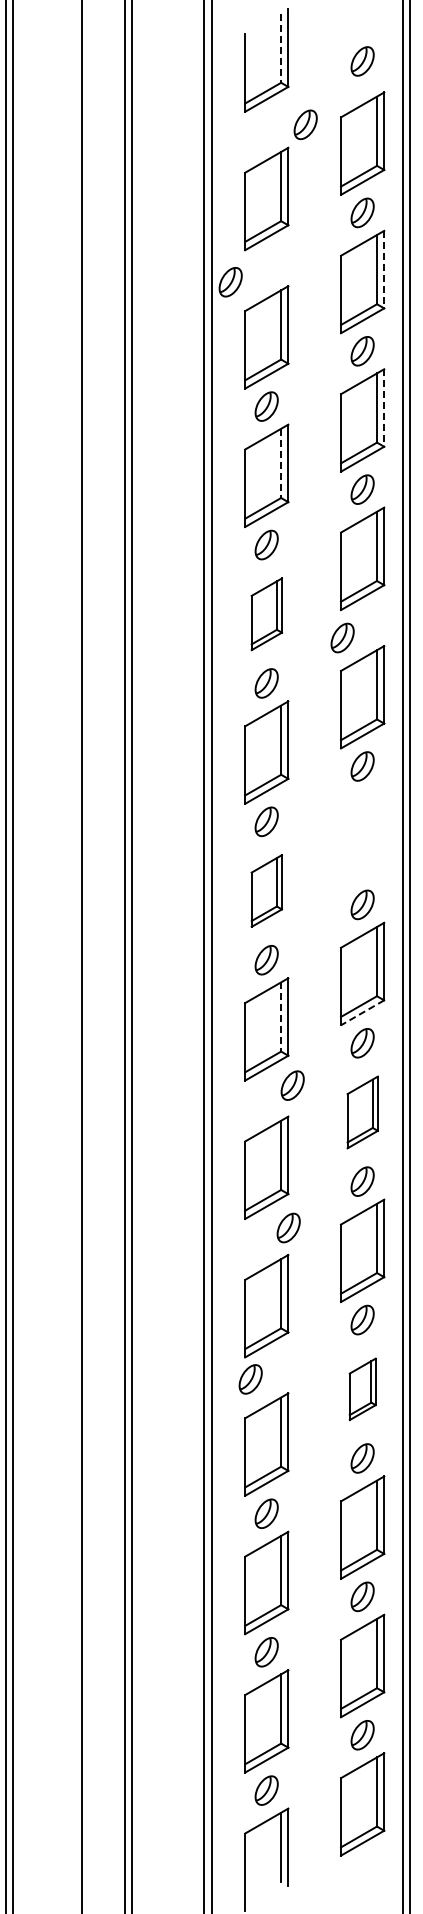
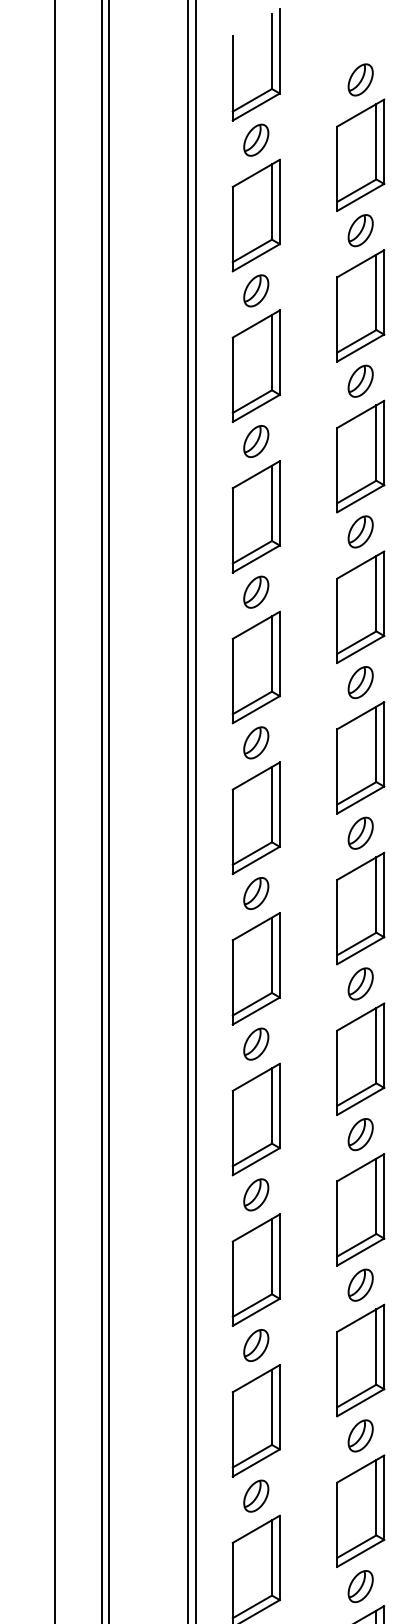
line: (281, 48) -> (272, 51), dashed -> solid
part: (362, 61) -> (360, 79), moved
part: (305, 124) -> (256, 139), moved
line: (384, 269) -> (384, 292), dashed -> solid
part: (230, 282) -> (256, 291), moved
line: (384, 408) -> (384, 443), dashed -> solid
line: (281, 463) -> (272, 503), dashed -> solid
part: (266, 614) -> (256, 667), size x1.43
part: (342, 637) -> (360, 681), moved
part: (362, 835) -> (360, 908), added
part: (266, 890) -> (256, 968), size x1.43
line: (362, 1012) -> (360, 1101), dashed -> solid
line: (281, 1017) -> (272, 1106), dashed -> solid
part: (292, 1085) -> (256, 1194), moved
part: (362, 1112) -> (360, 1209), size x1.43
part: (288, 1227) -> (256, 1344), moved
part: (250, 1379) -> (256, 1496), moved
part: (362, 1389) -> (360, 1511), size x1.67

